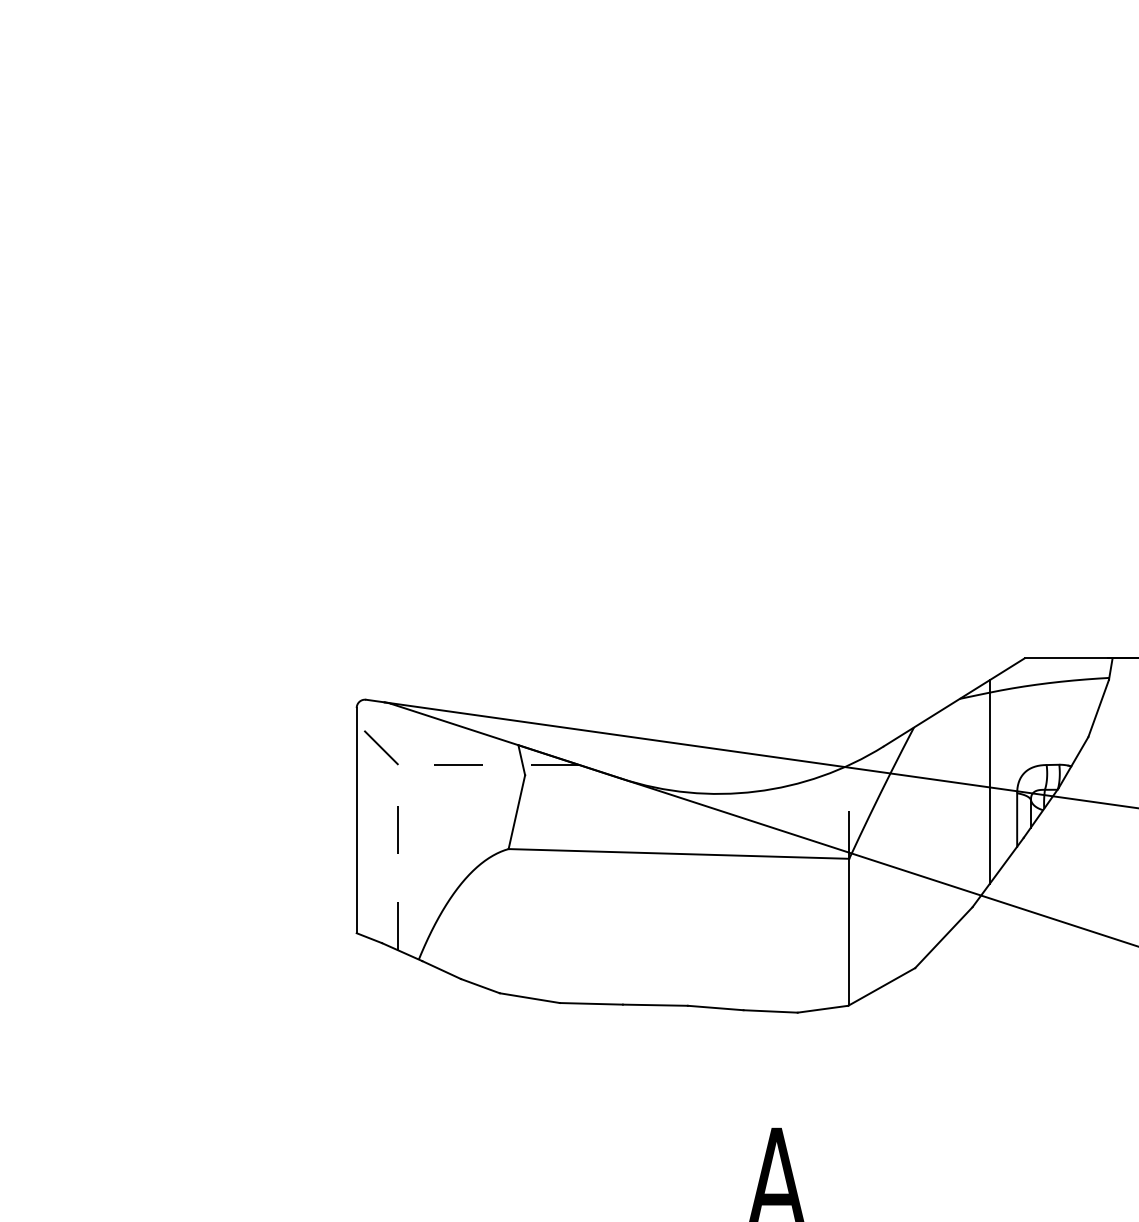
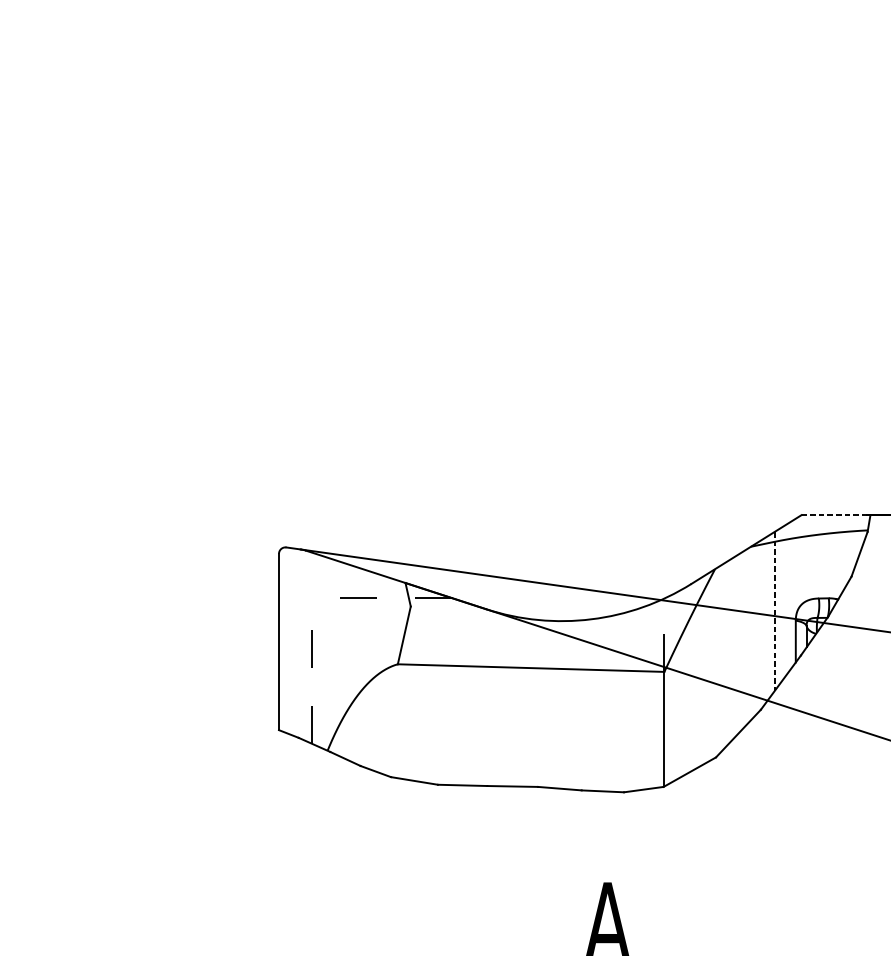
line: (1069, 658) -> (836, 515), solid -> dashed
line: (377, 743) -> (295, 581), removed
line: (989, 781) -> (774, 611), solid -> dashed

